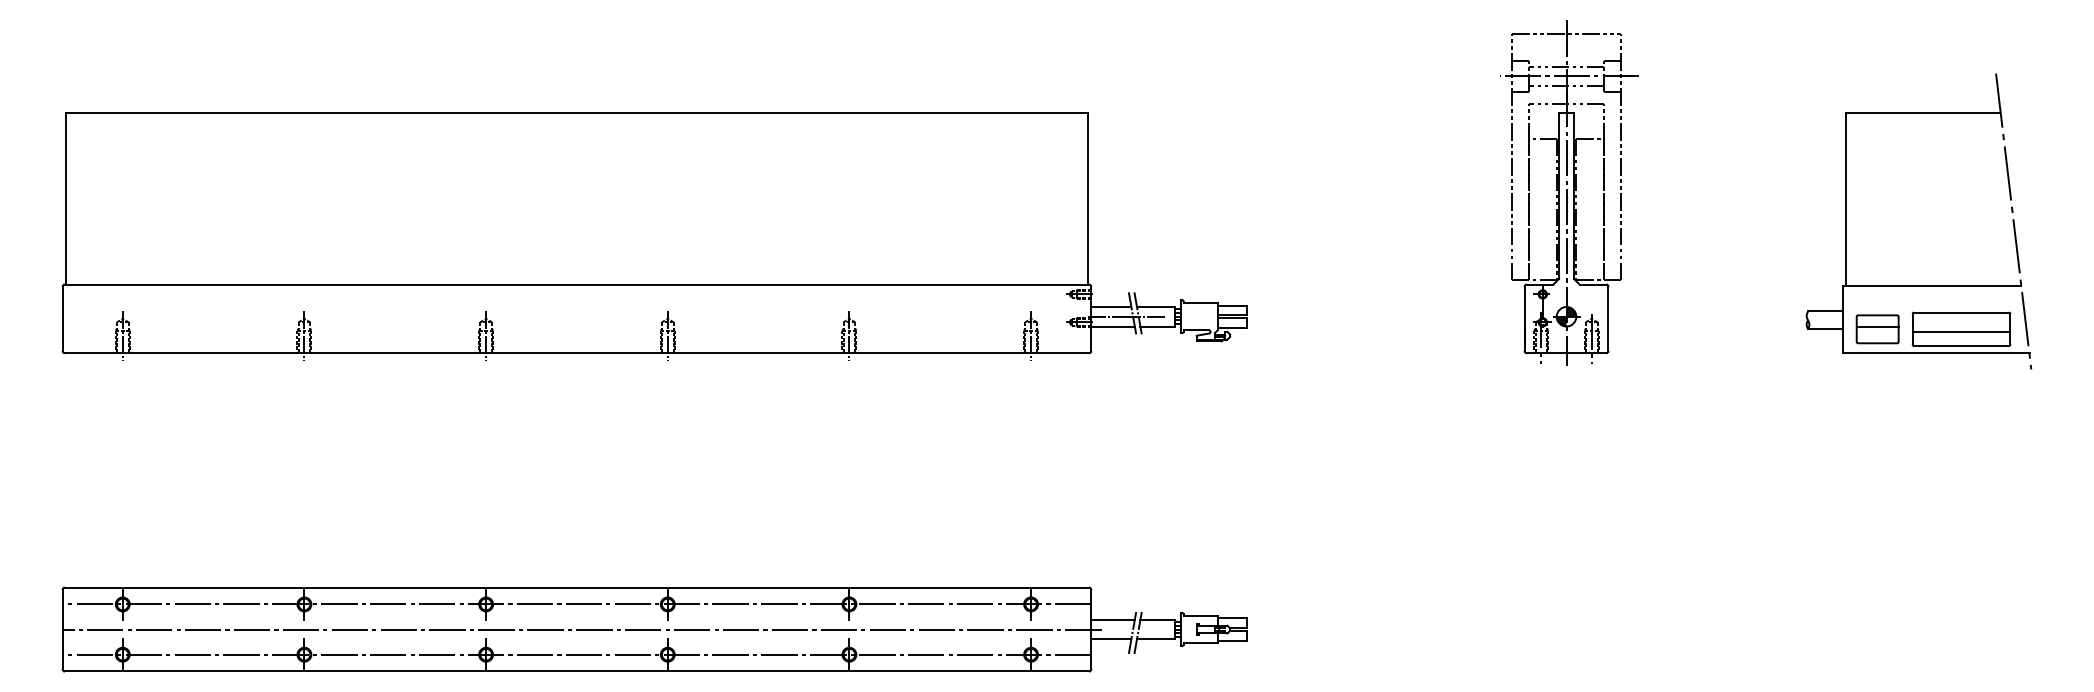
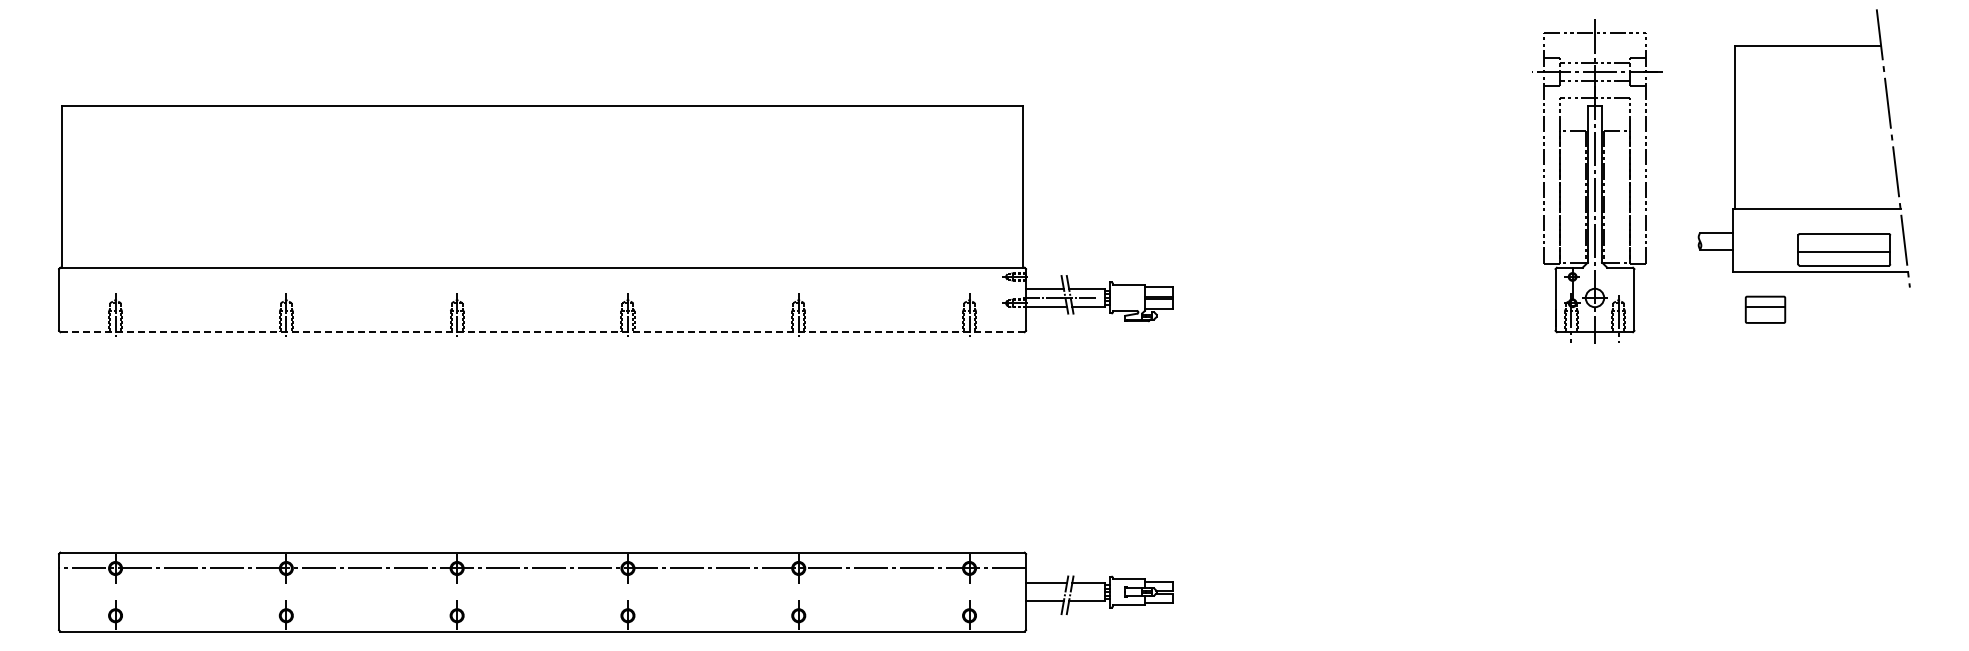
part: (1569, 192) -> (1597, 181), moved
part: (1918, 285) -> (1803, 208), moved
line: (576, 353) -> (542, 332), solid -> dashed
line: (582, 629) -> (547, 592), removed
line: (576, 654) -> (542, 615), removed

